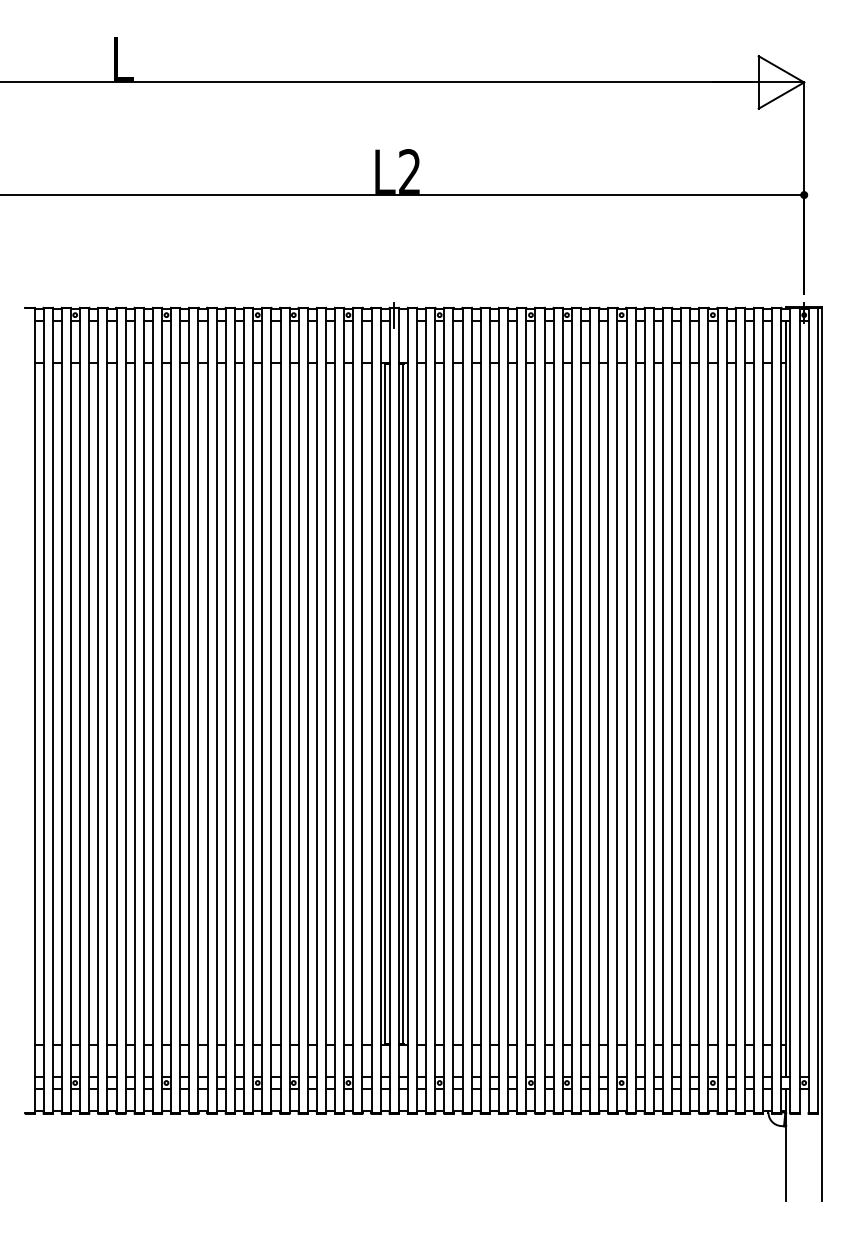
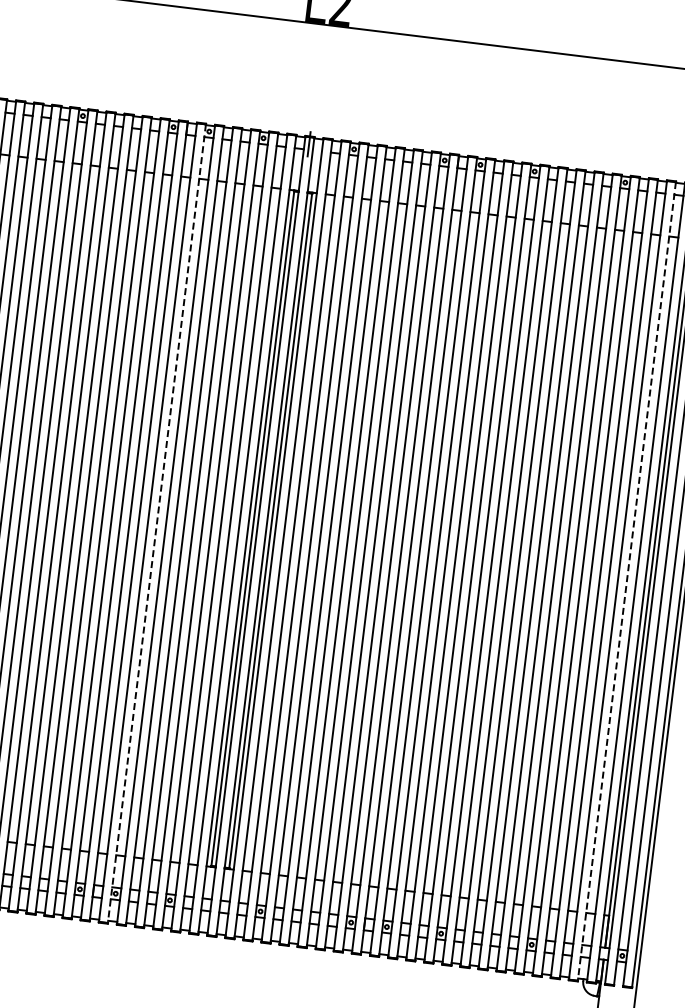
line: (289, 711) -> (156, 524), solid -> dashed
line: (763, 711) -> (627, 582), solid -> dashed

